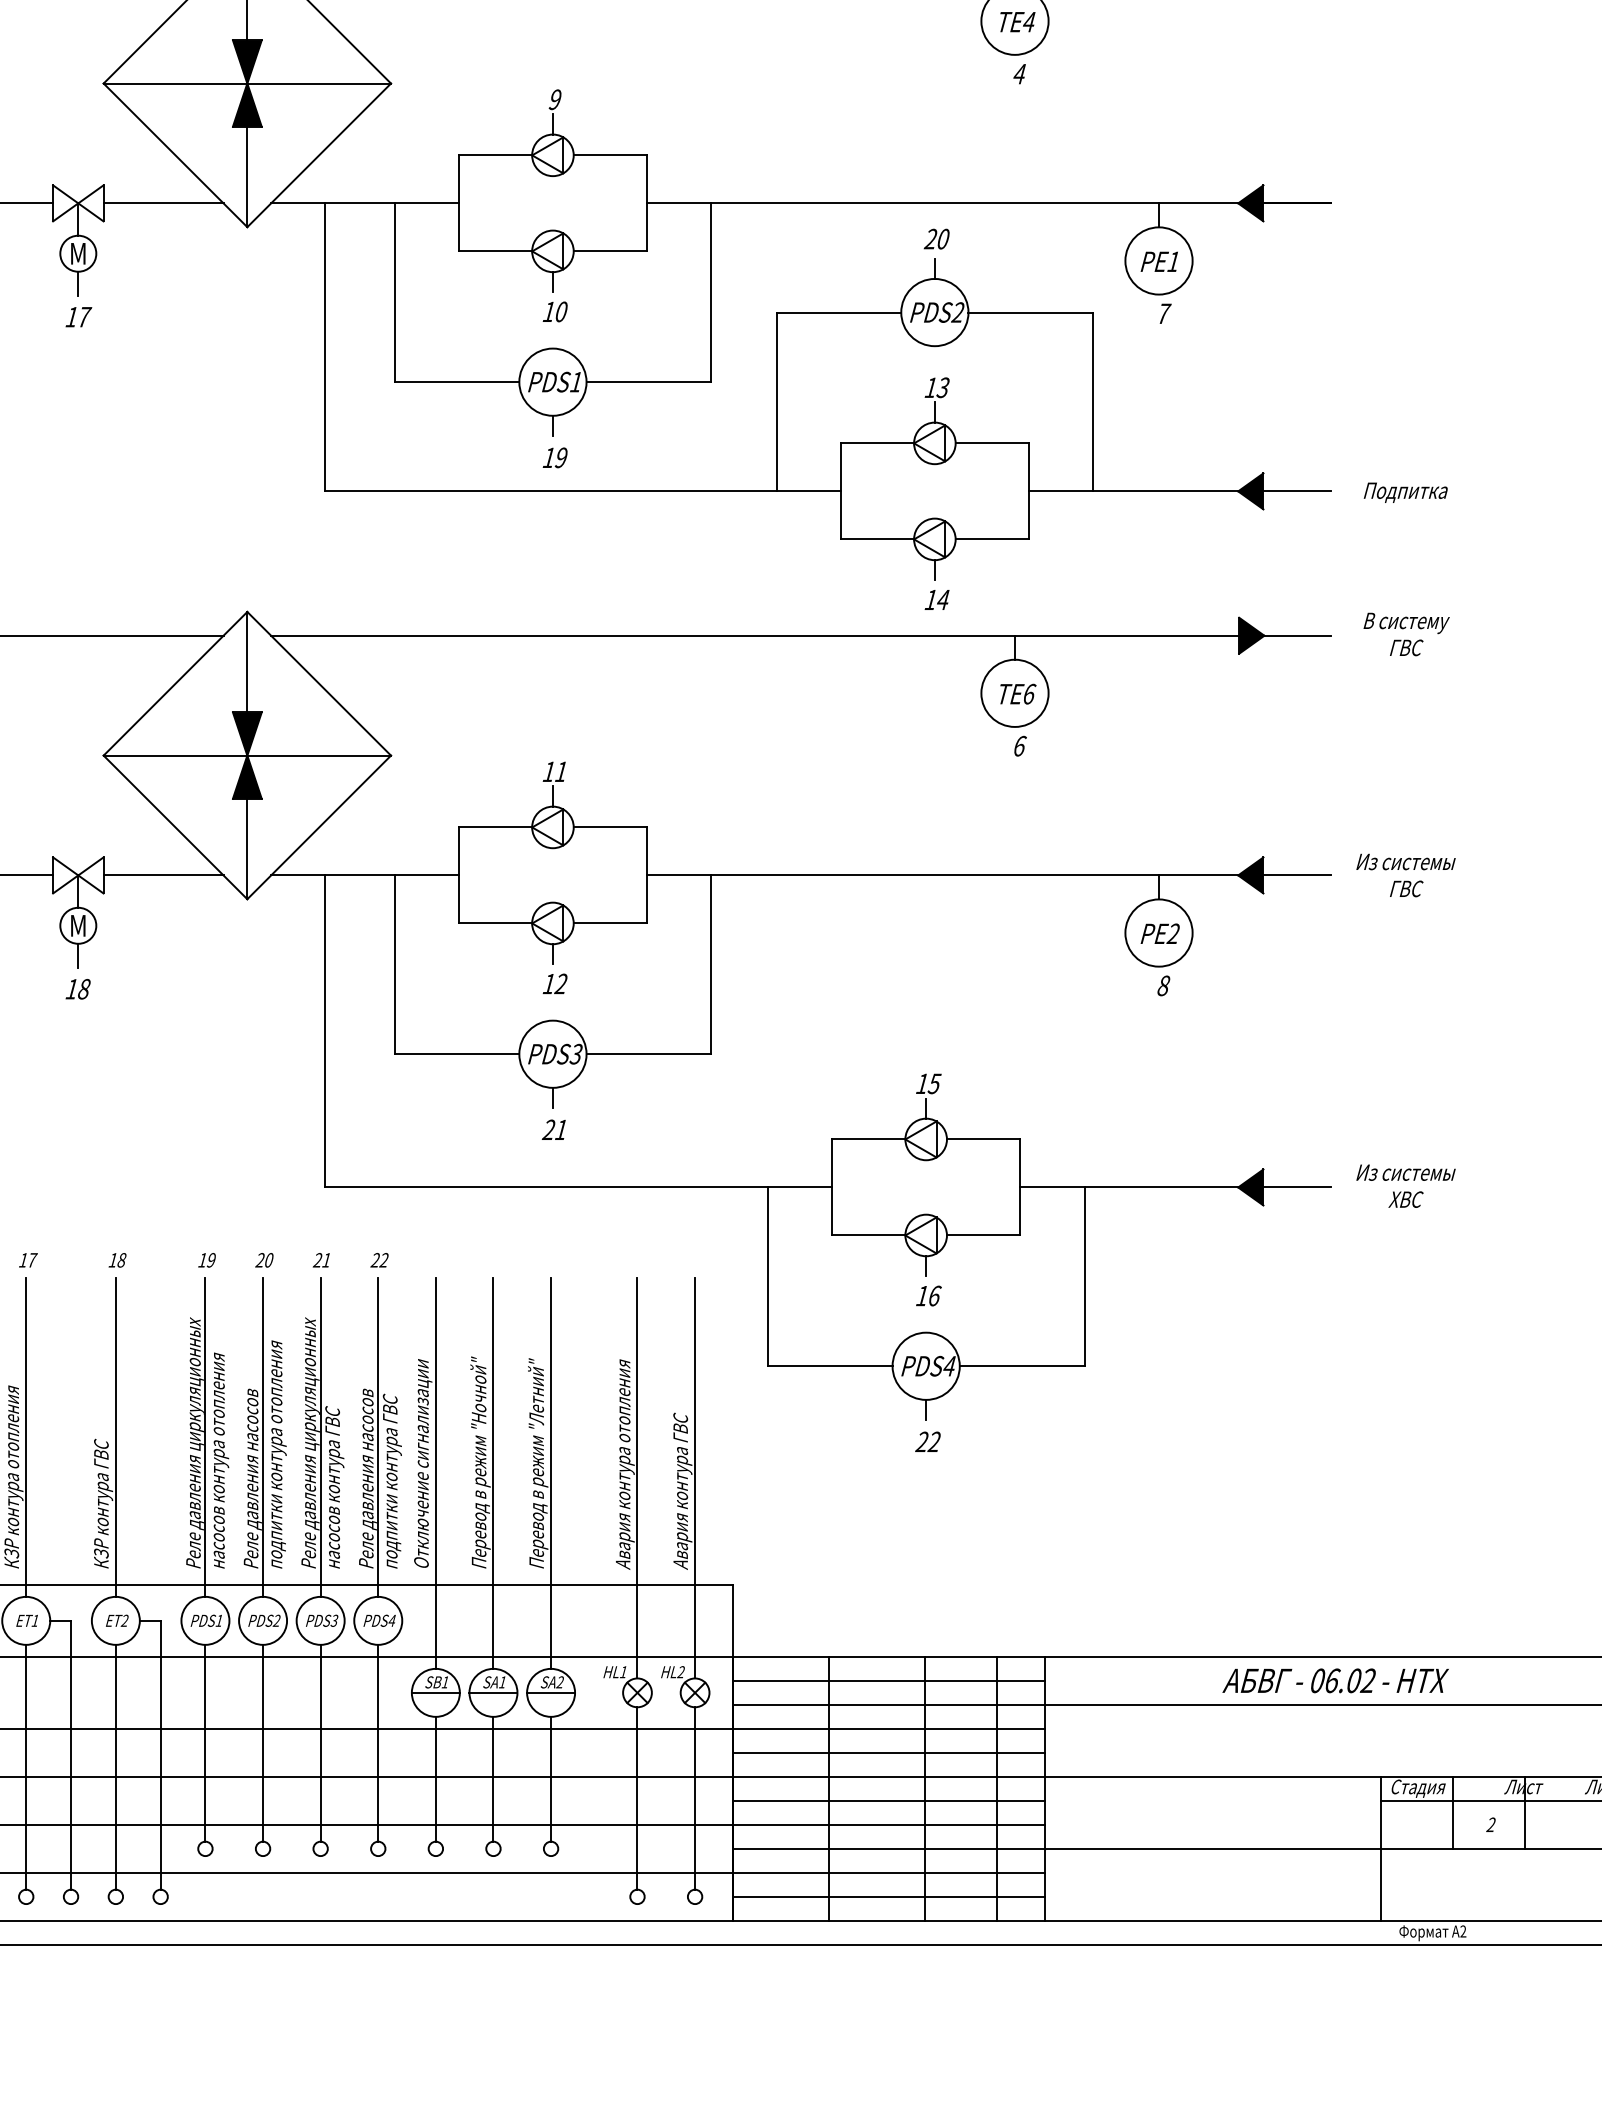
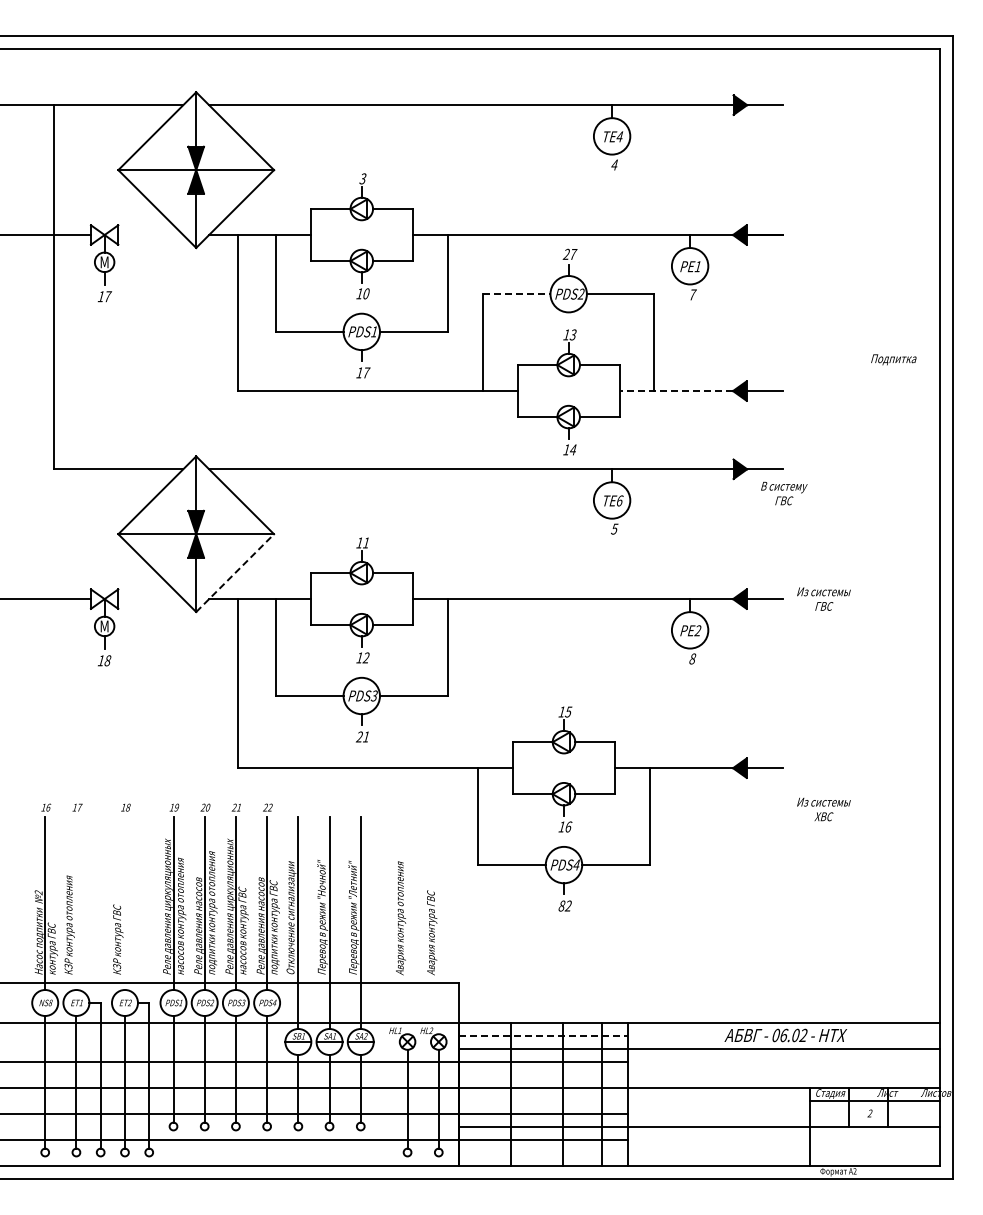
text: (554, 99) -> (362, 178), 9 -> 3
line: (162, 204) -> (150, 235), removed
text: (943, 237) -> (573, 253), 20 -> 27
line: (838, 313) -> (516, 294), solid -> dashed
text: (561, 457) -> (366, 372), 19 -> 17
line: (1133, 492) -> (676, 391), solid -> dashed
text: (1405, 492) -> (893, 359), moved
text: (1407, 634) -> (784, 493), moved
text: (1019, 745) -> (614, 528), 6 -> 5
line: (319, 826) -> (235, 572), solid -> dashed
line: (162, 876) -> (150, 599), removed
text: (1405, 1186) -> (823, 809), moved
line: (26, 1437) -> (76, 903), removed
line: (114, 1437) -> (124, 903), removed
text: (921, 1440) -> (561, 905), 22 -> 82
line: (637, 1477) -> (407, 925), removed
line: (694, 1477) -> (438, 925), removed
line: (888, 1680) -> (543, 1035), solid -> dashed
line: (888, 1752) -> (543, 1074), removed
line: (888, 1800) -> (543, 1100), removed
line: (888, 1896) -> (543, 1152), removed

